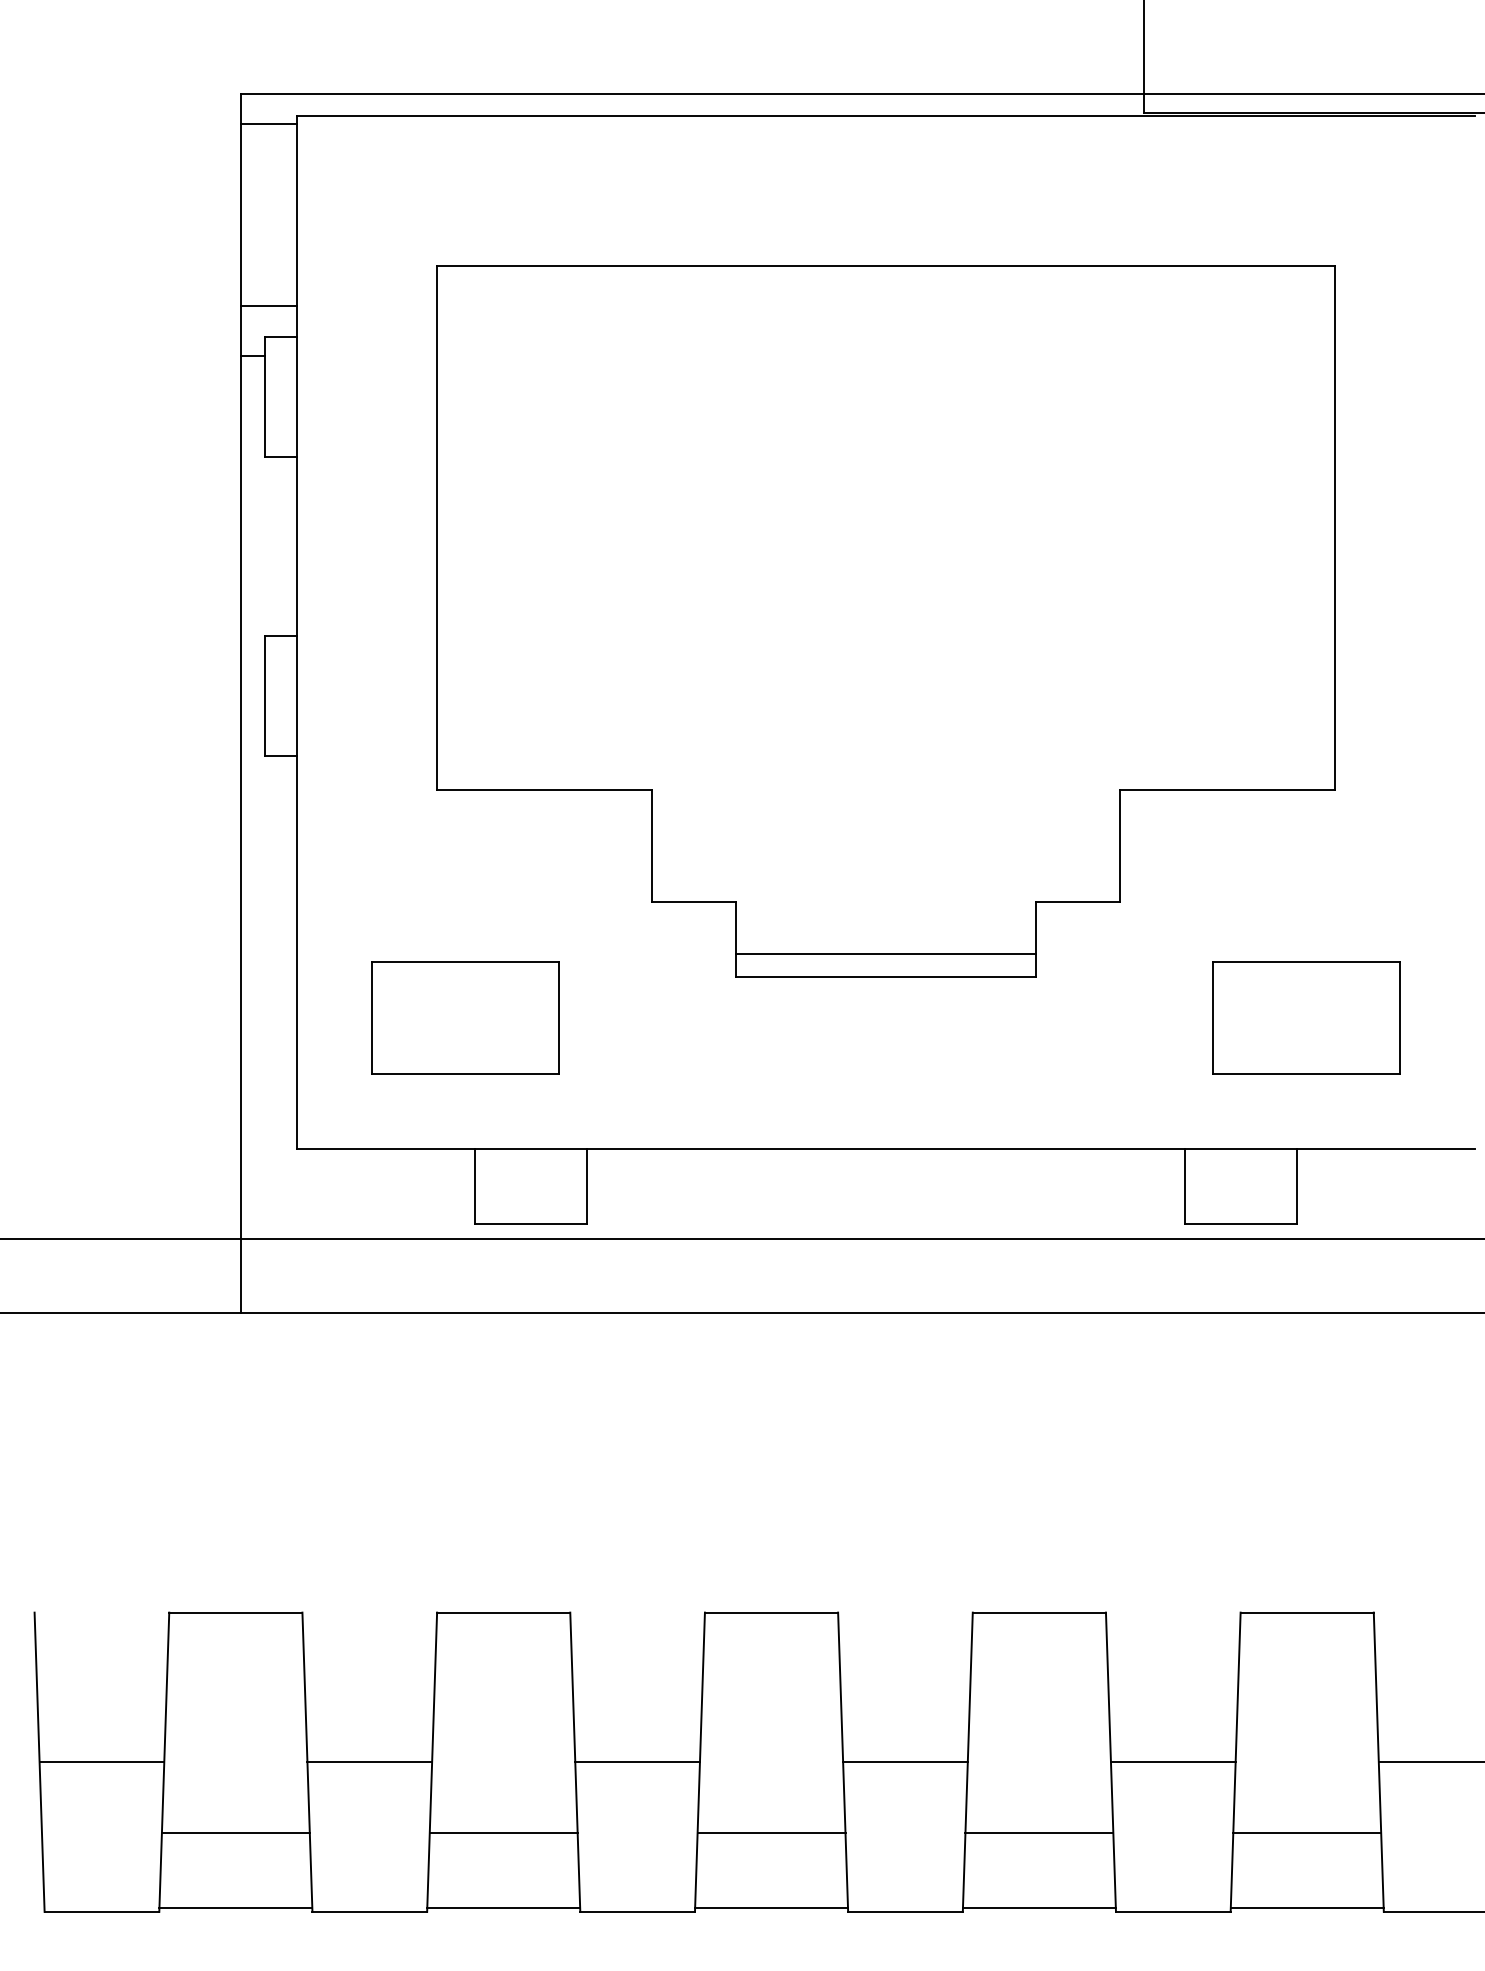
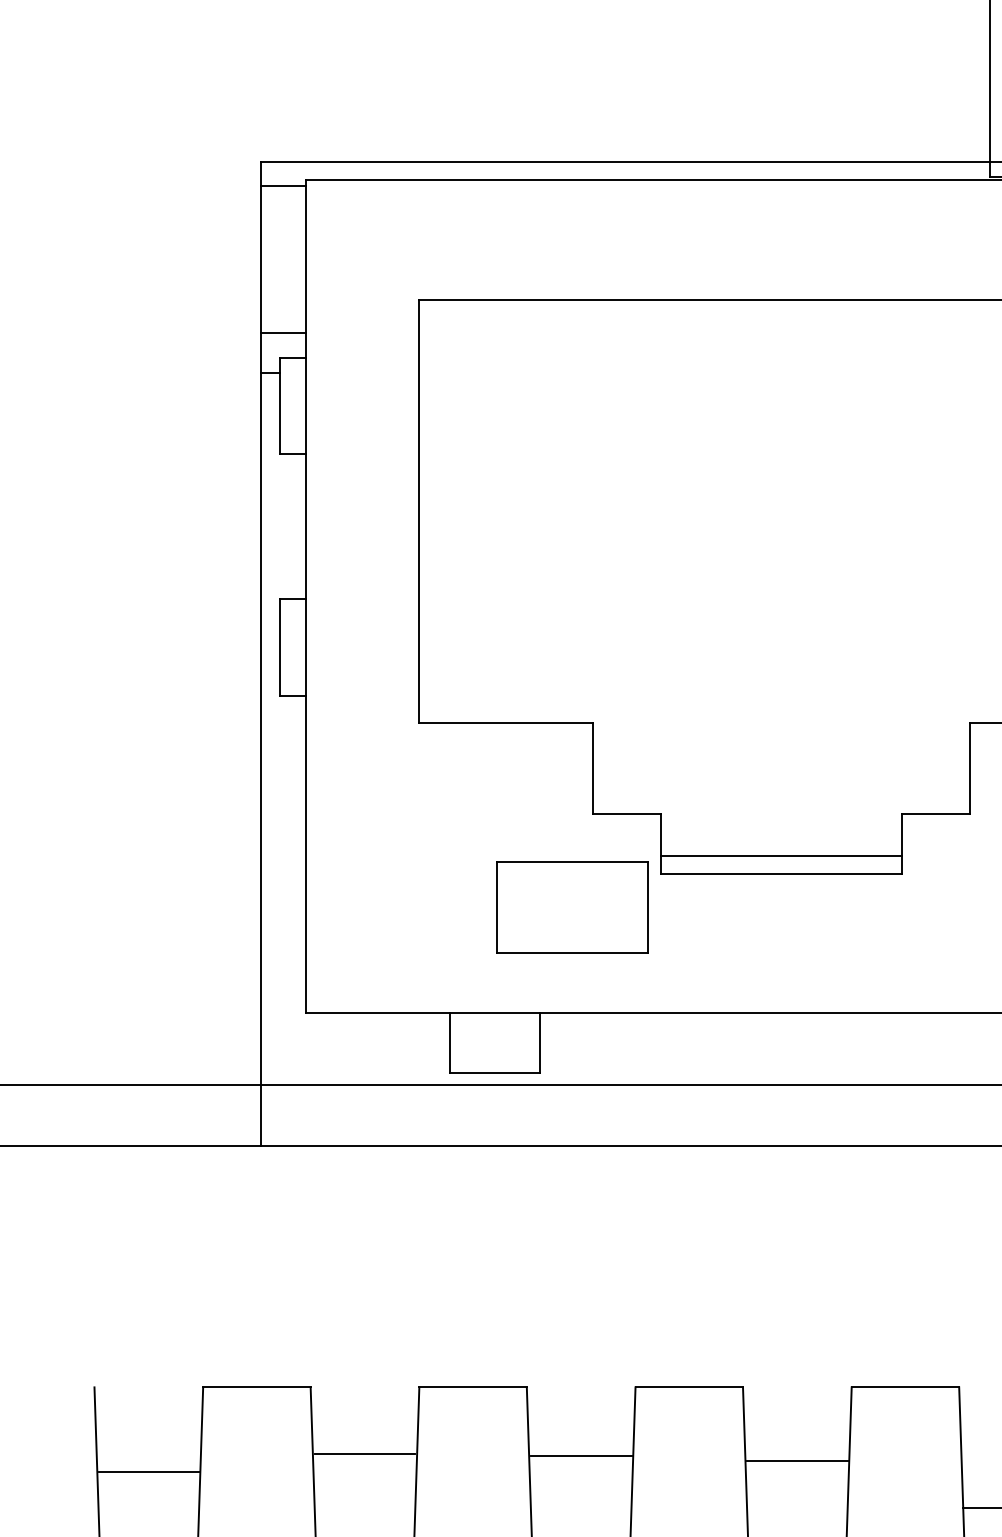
part: (465, 1017) -> (573, 907), moved
line: (101, 1762) -> (148, 1472), moved
line: (369, 1762) -> (364, 1454), moved
line: (637, 1762) -> (581, 1456), moved
line: (905, 1762) -> (797, 1460), moved

